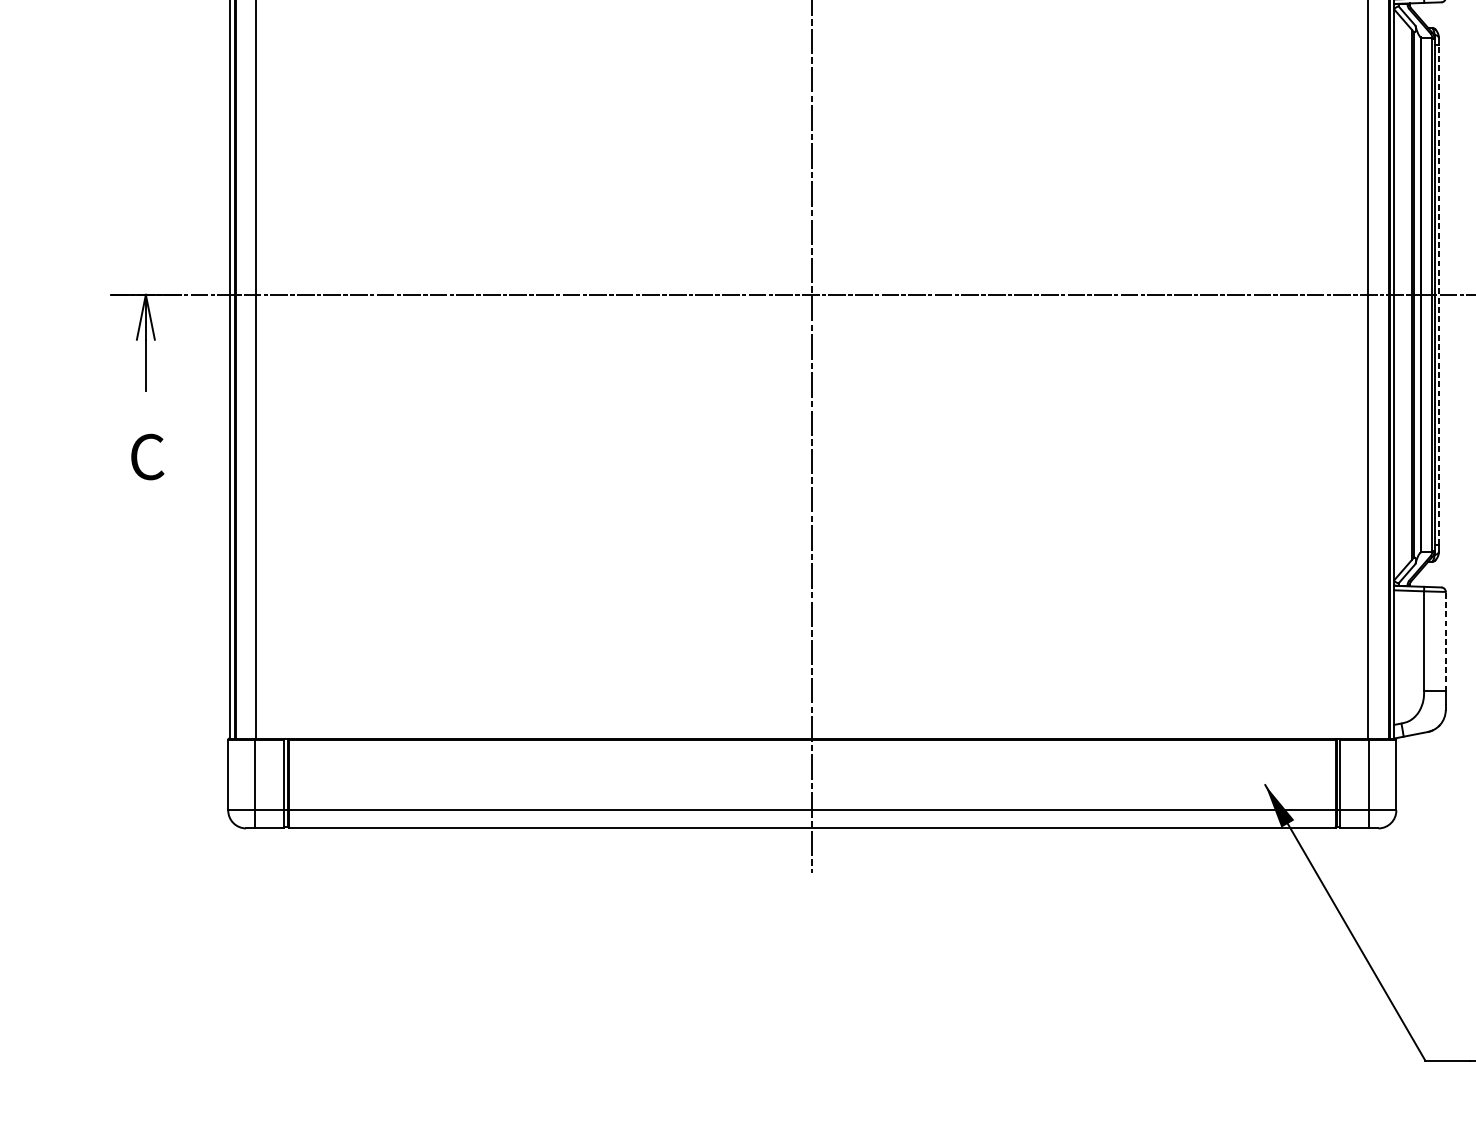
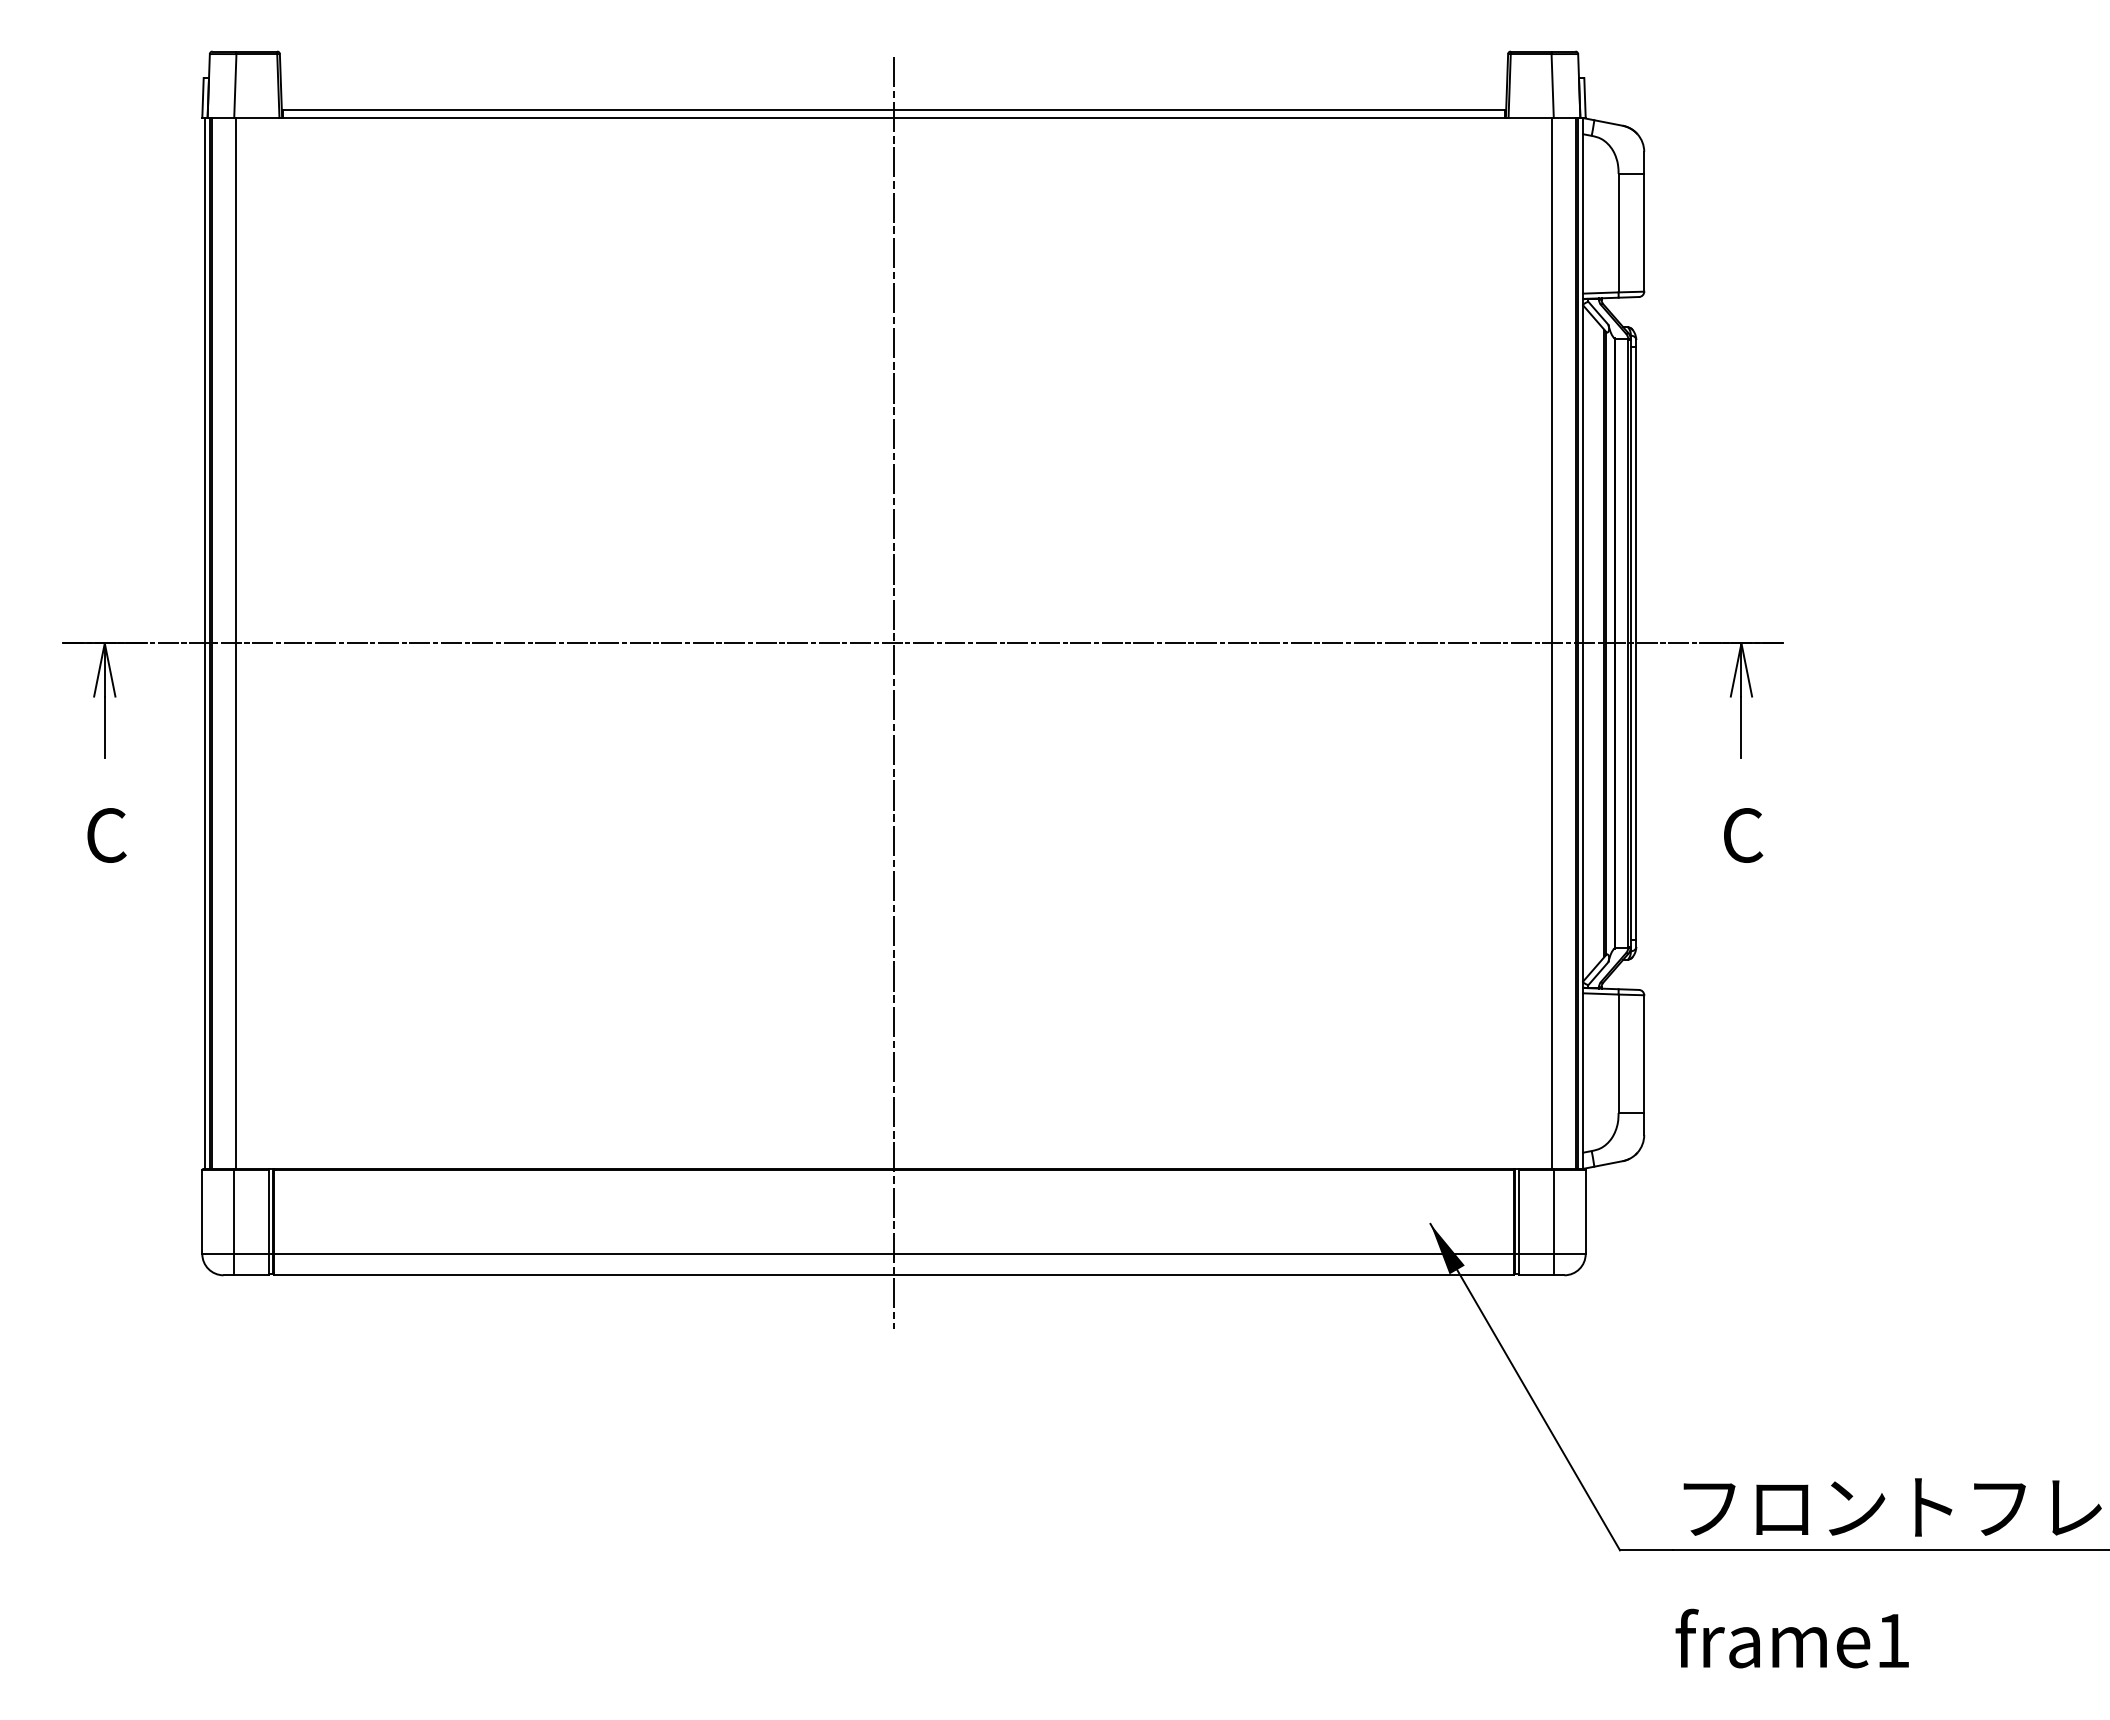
line: (1439, 294) -> (1636, 642), dashed -> solid
line: (1446, 641) -> (1644, 1054), dashed -> solid

